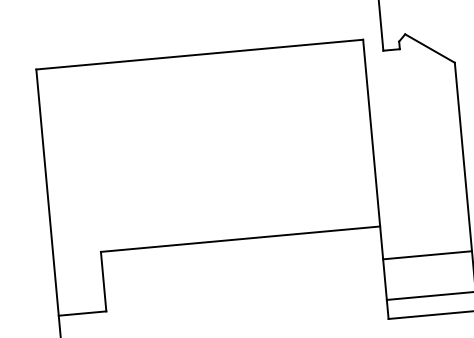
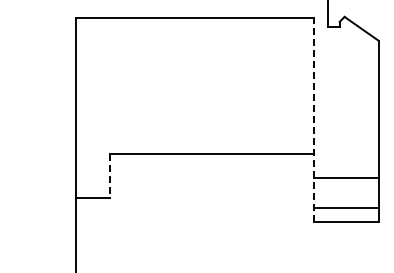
line: (375, 178) -> (313, 119), solid -> dashed
line: (103, 280) -> (110, 175), solid -> dashed

